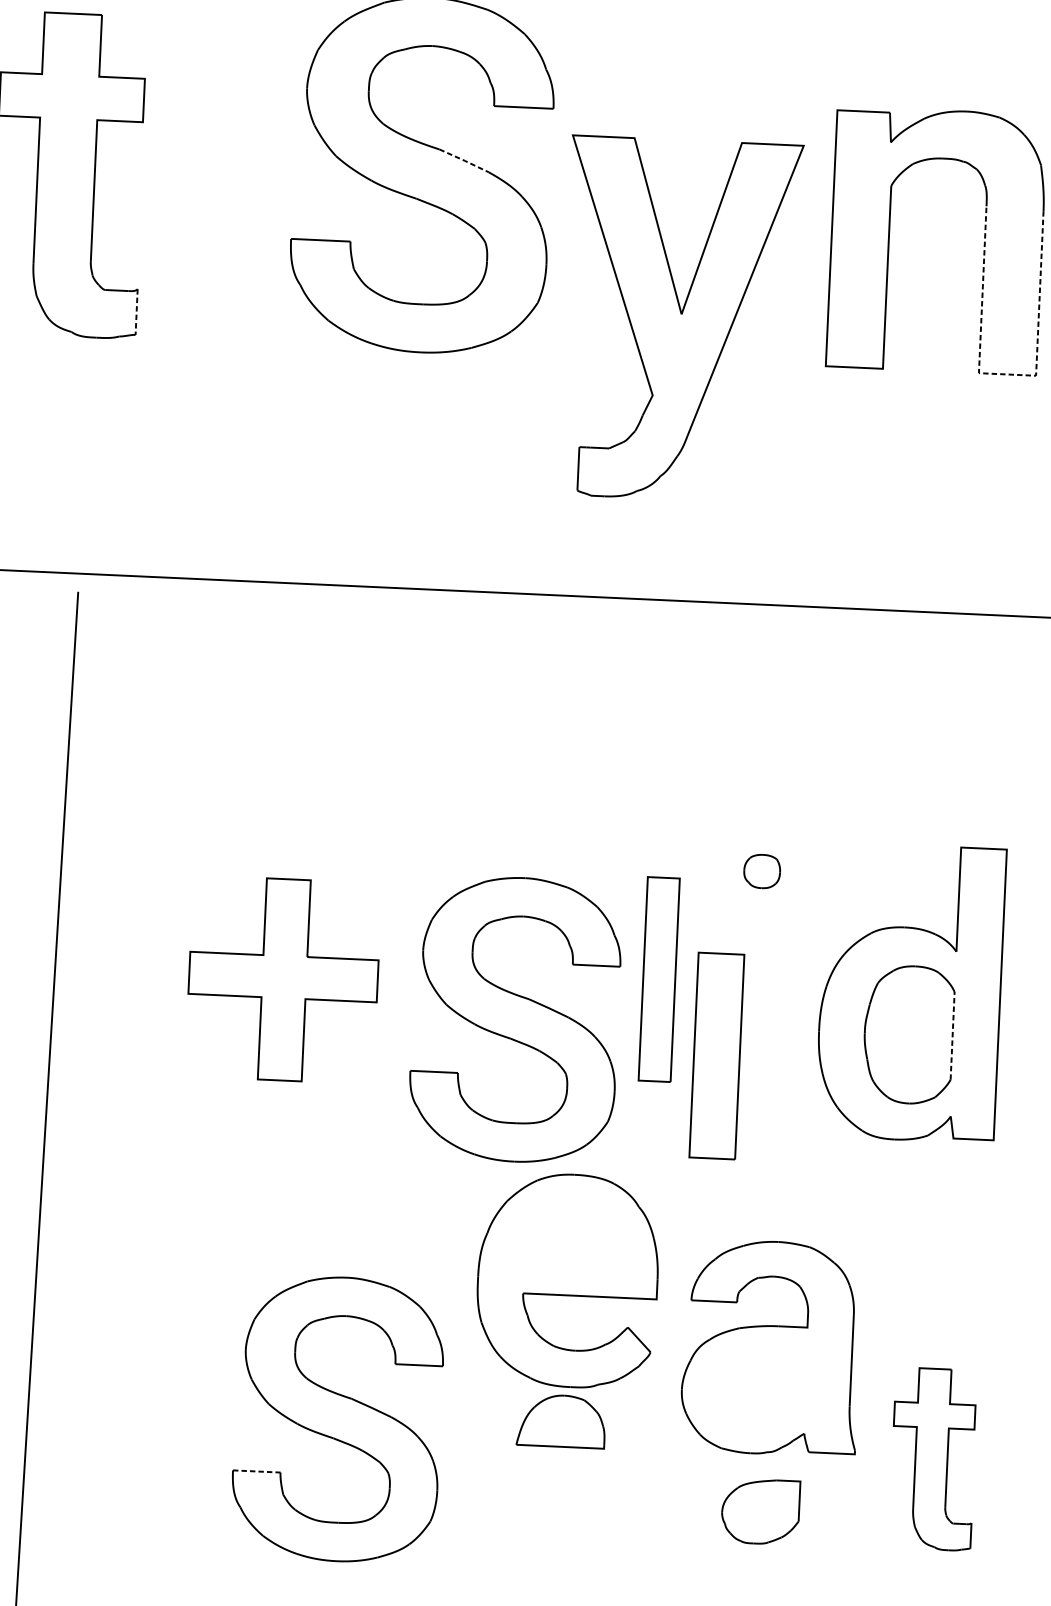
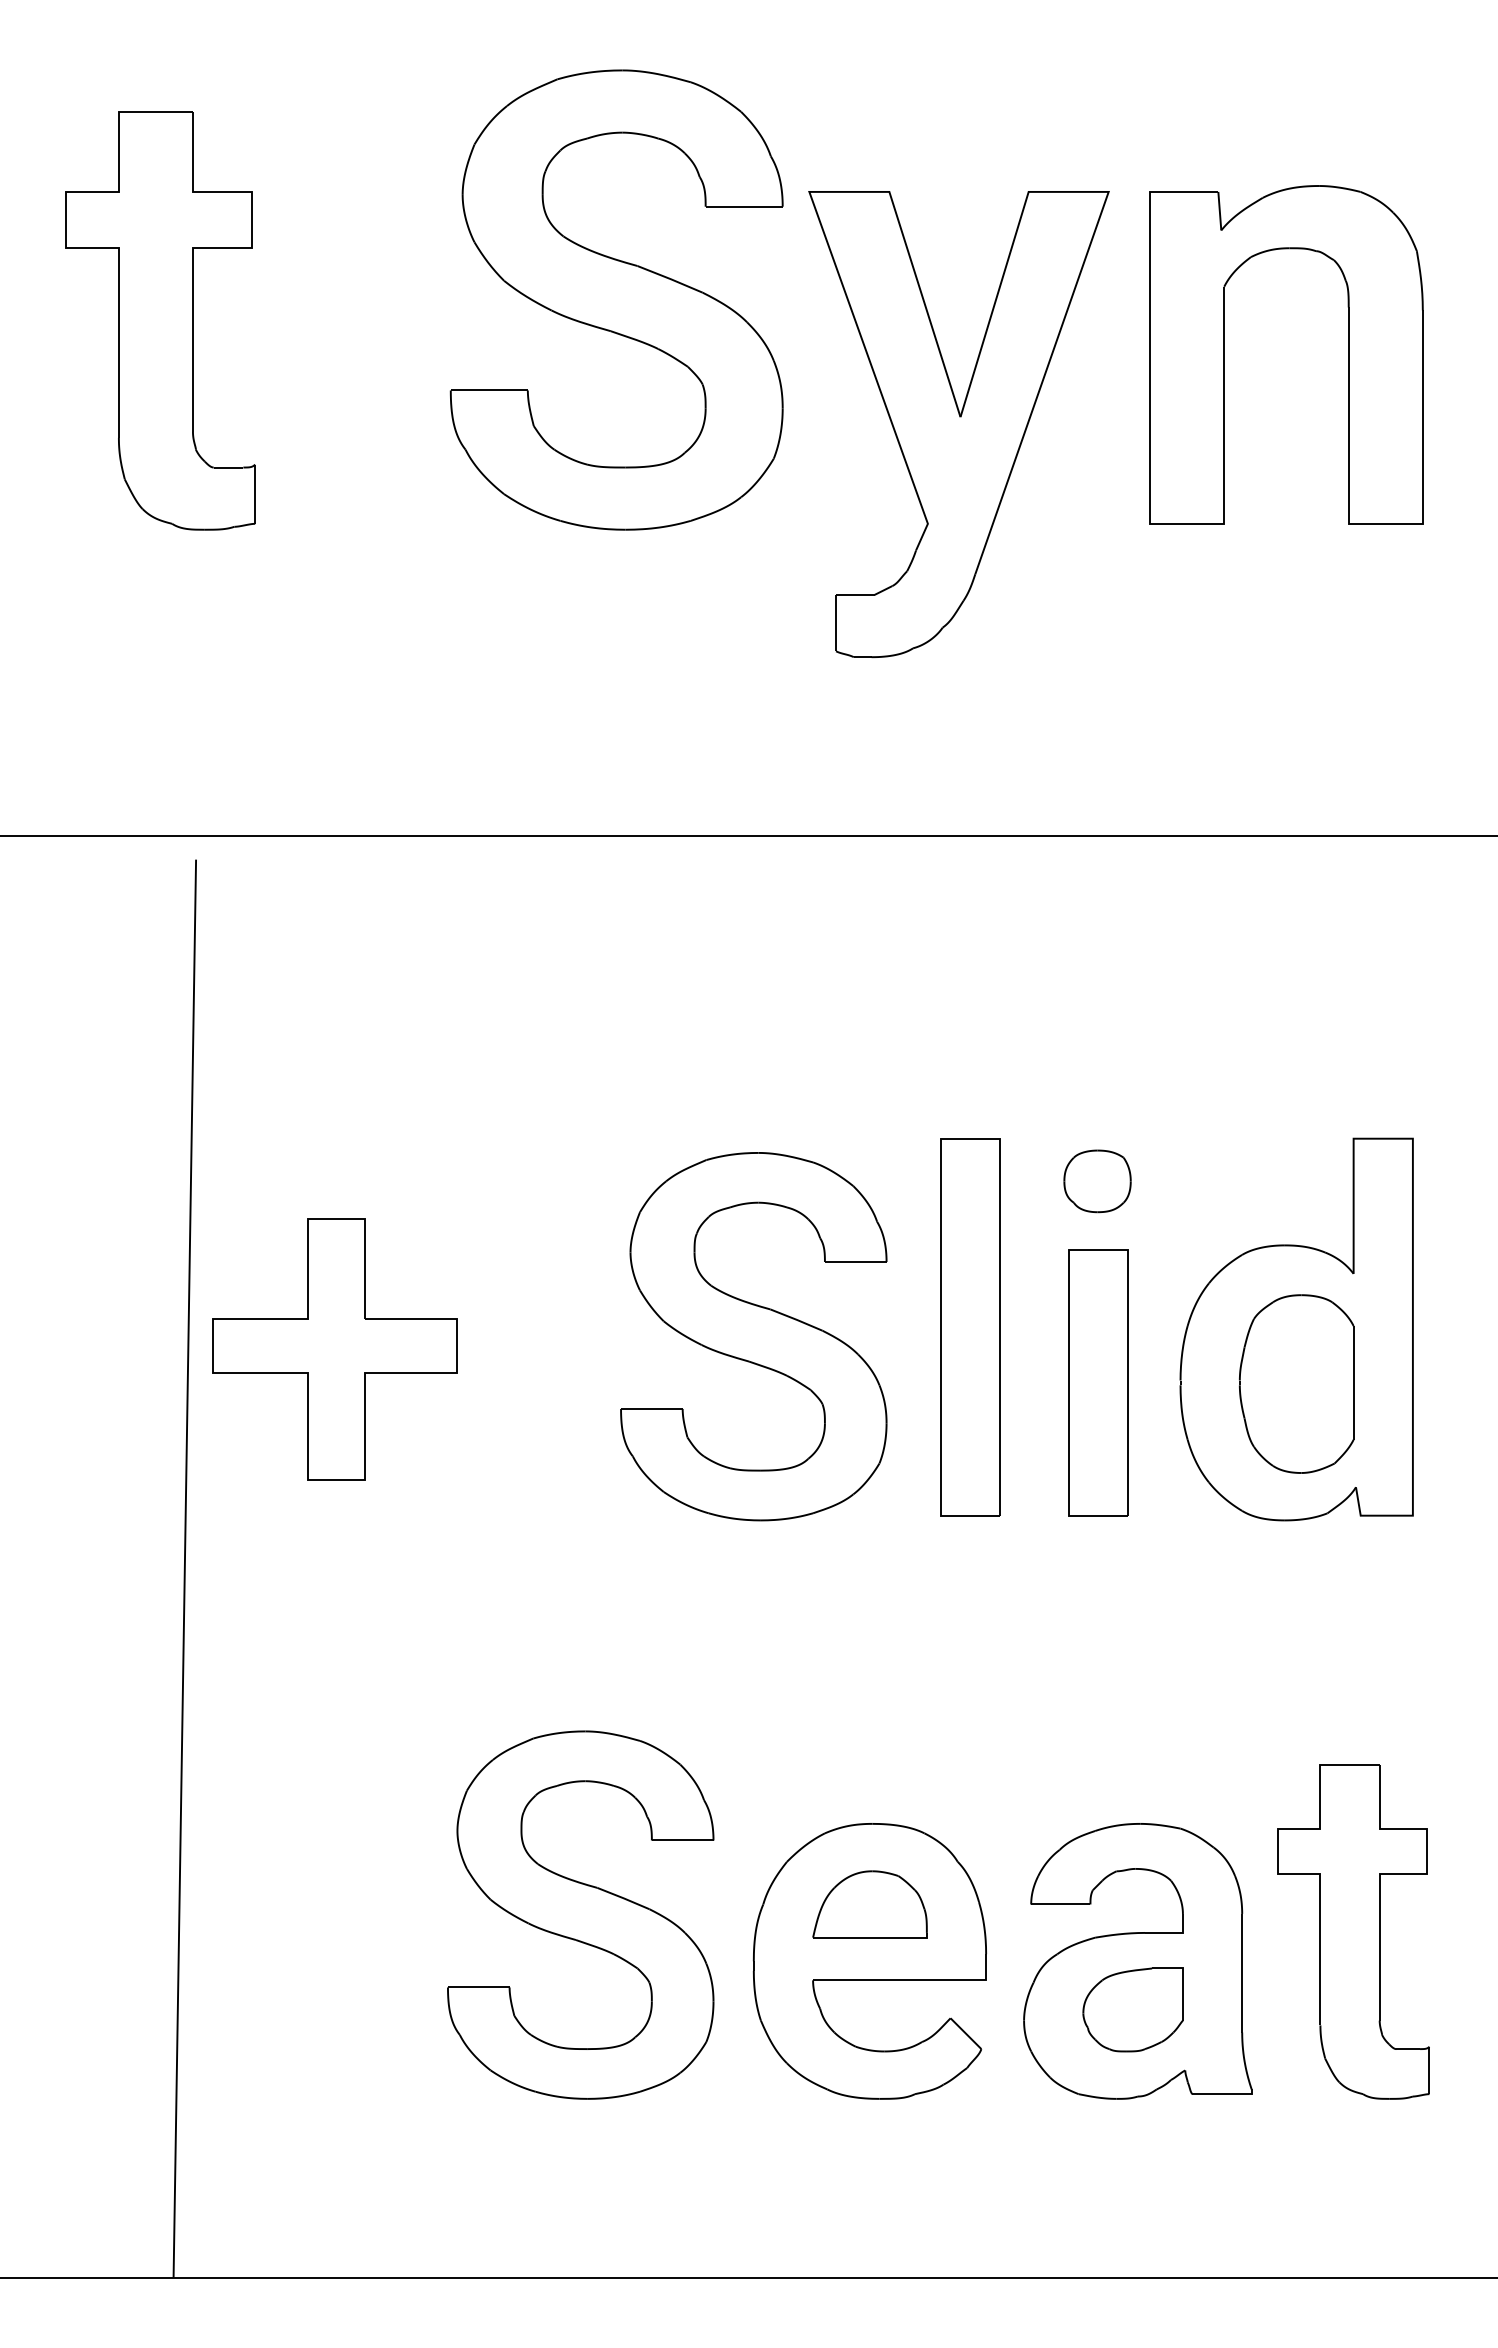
line: (465, 161) -> (671, 279), dashed -> solid
line: (136, 312) -> (255, 494), dashed -> solid
part: (679, 319) -> (958, 424), moved
line: (1006, 374) -> (1384, 523), dashed -> solid
part: (762, 871) -> (1097, 1181), size x1.43
part: (282, 979) -> (334, 1349), moved
part: (659, 979) -> (970, 1327), size x1.43
part: (515, 1019) -> (753, 1336), moved
line: (952, 1035) -> (1353, 1382), dashed -> solid
part: (716, 1055) -> (1098, 1382), moved
part: (567, 1280) -> (869, 1961), moved
part: (771, 1348) -> (1137, 1961), moved
part: (933, 1458) -> (1353, 1931), size x1.43
line: (256, 1471) -> (478, 1987), dashed -> solid

